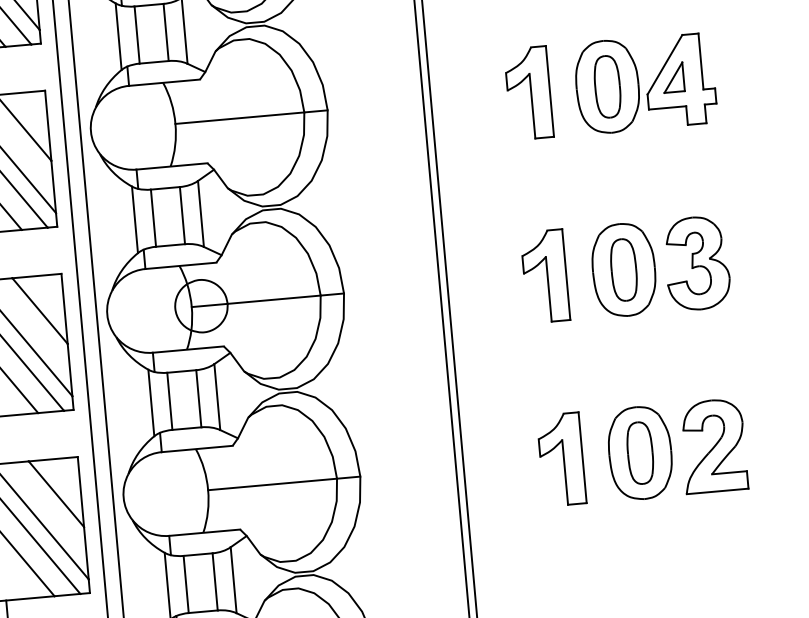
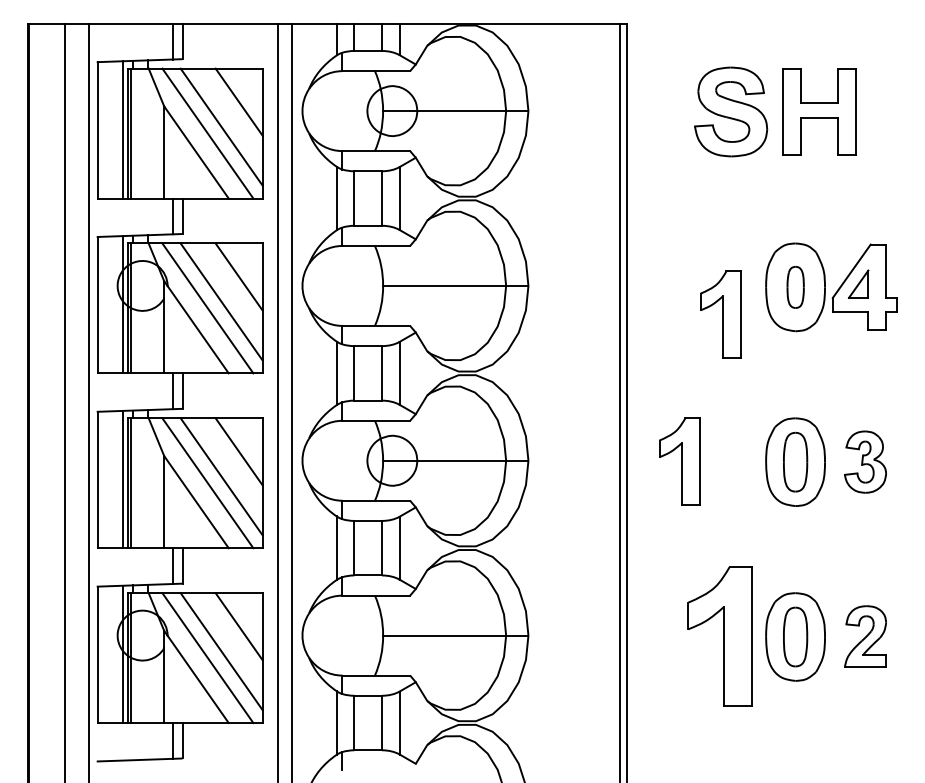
part: (607, 87) -> (795, 287), size x0.7
part: (528, 92) -> (720, 314), moved
part: (697, 262) -> (865, 461), size x0.7
part: (545, 276) -> (679, 461), moved
part: (713, 446) -> (865, 636), size x0.7
part: (561, 459) -> (720, 636), size x1.6

